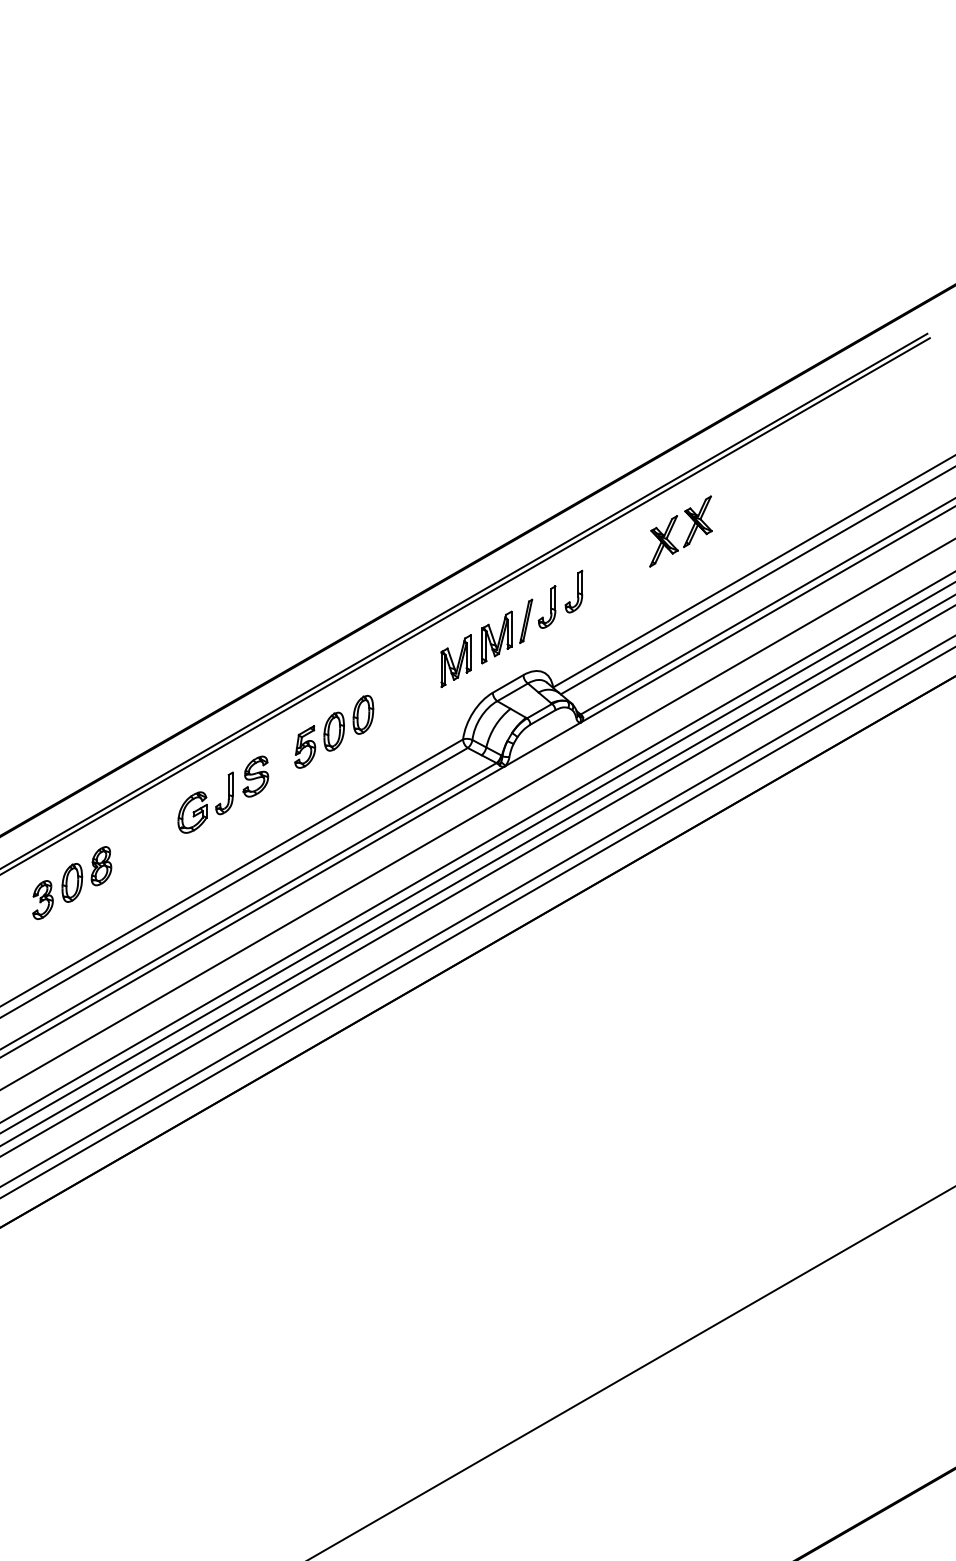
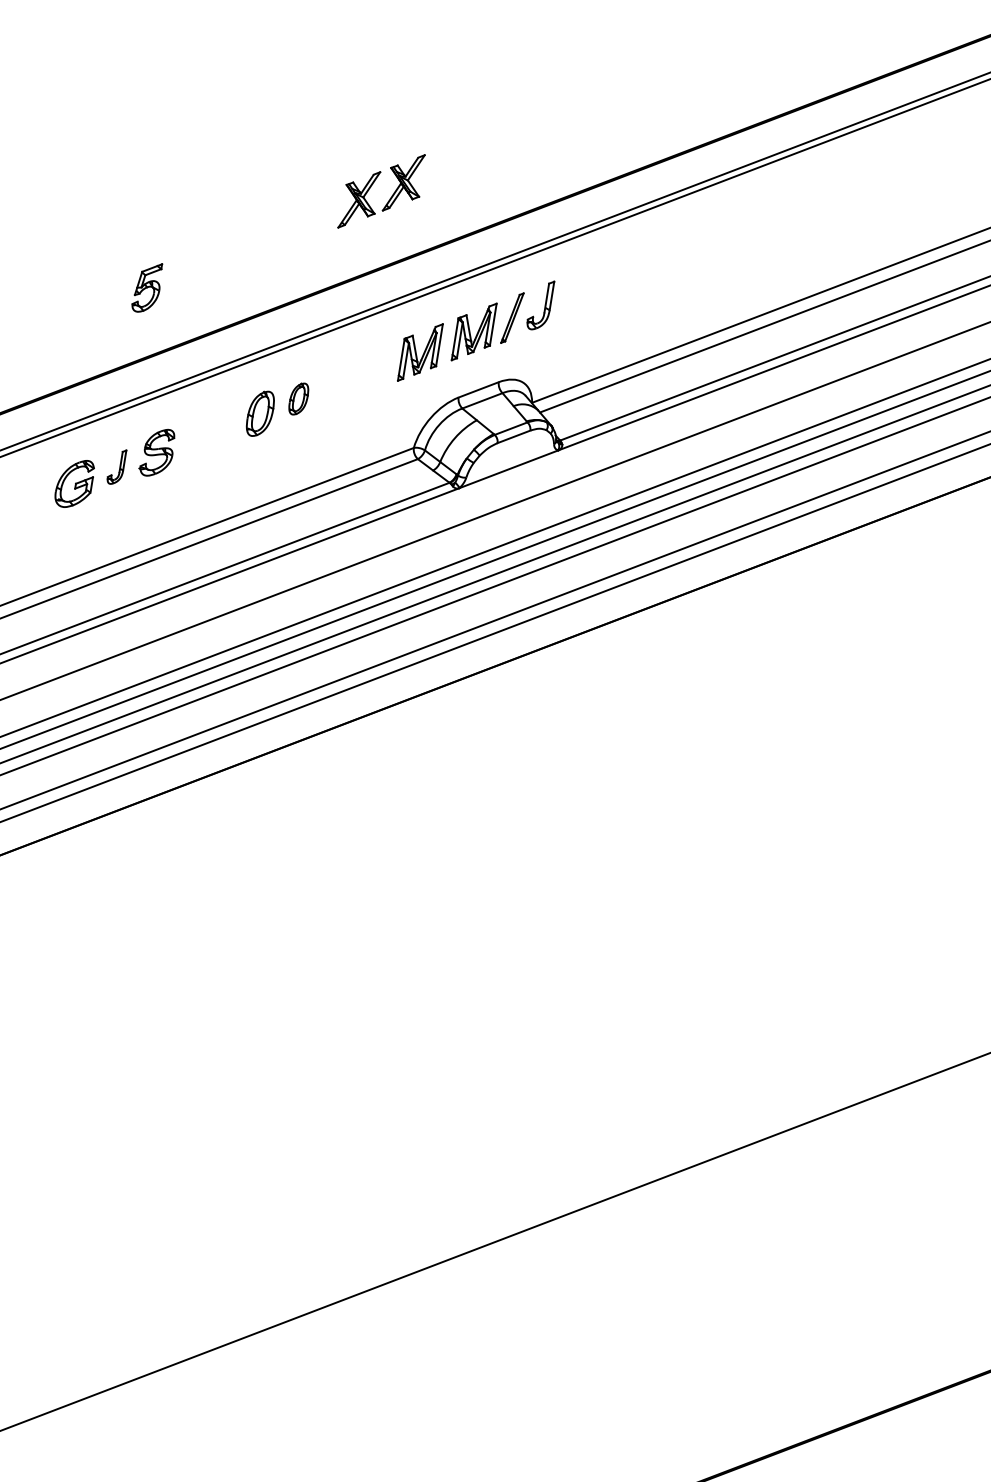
part: (672, 528) -> (372, 186), moved
part: (573, 591) -> (575, 291), removed
part: (363, 714) -> (298, 398), size x0.7
part: (305, 746) -> (147, 287), moved
part: (224, 793) -> (116, 466), size x0.7

